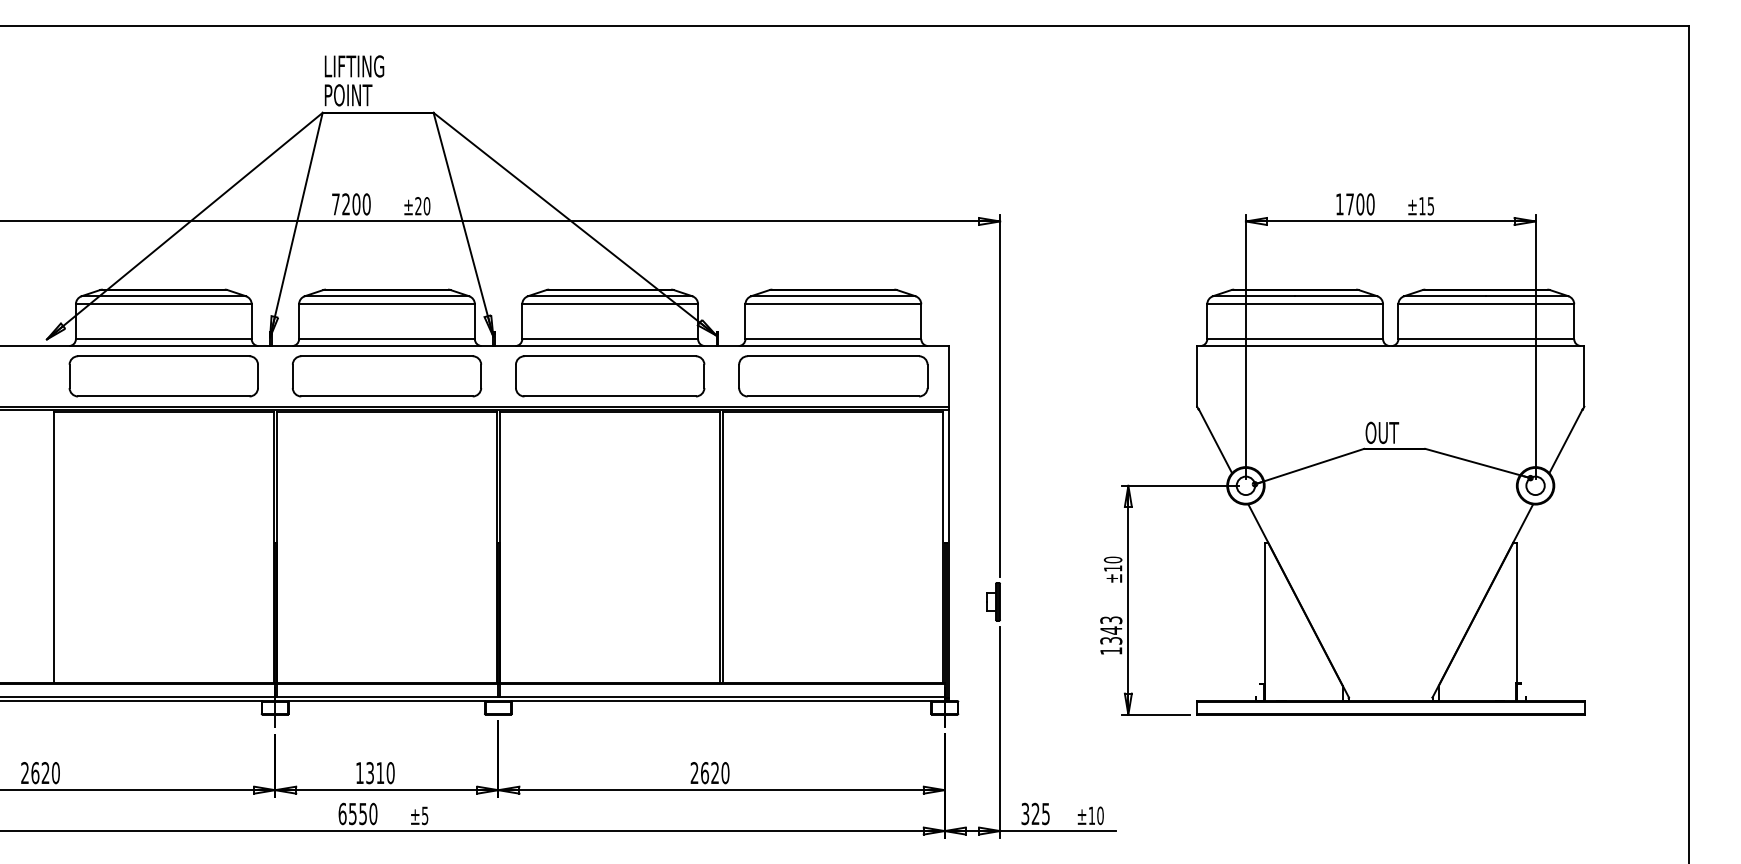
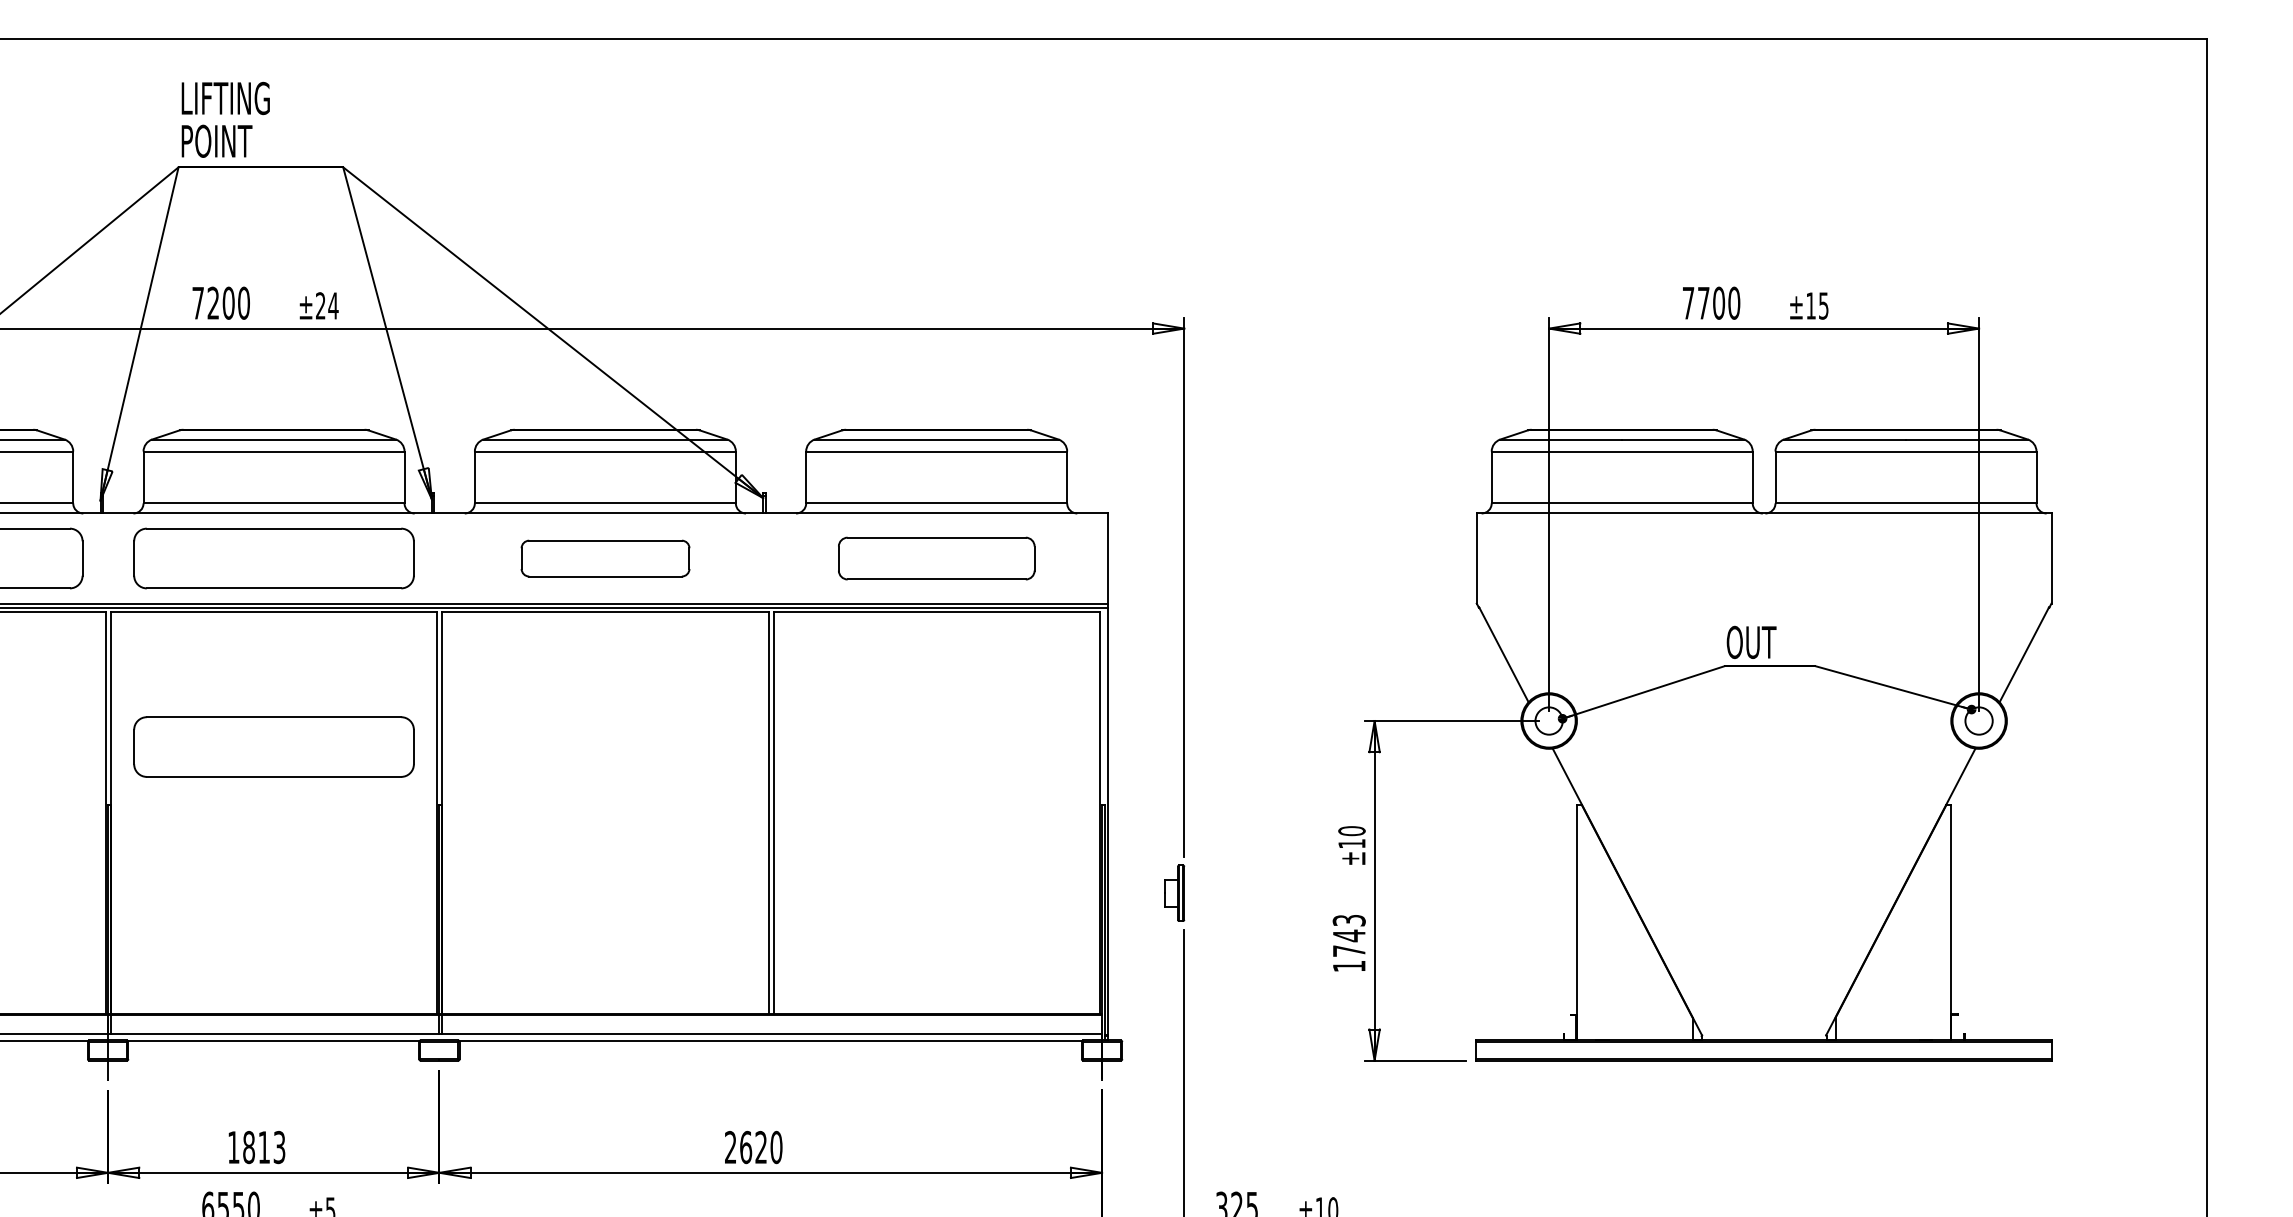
text: (1339, 204) -> (1688, 303), 1700 -> 7700
text: (426, 206) -> (332, 306), ±20 -> ±24
part: (610, 376) -> (605, 558), size x0.6
part: (833, 376) -> (936, 558), size x0.7
part: (386, 503) -> (273, 747), added
text: (1111, 640) -> (1349, 950), 1343 -> 1743
text: (380, 773) -> (264, 1148), 1310 -> 1813

